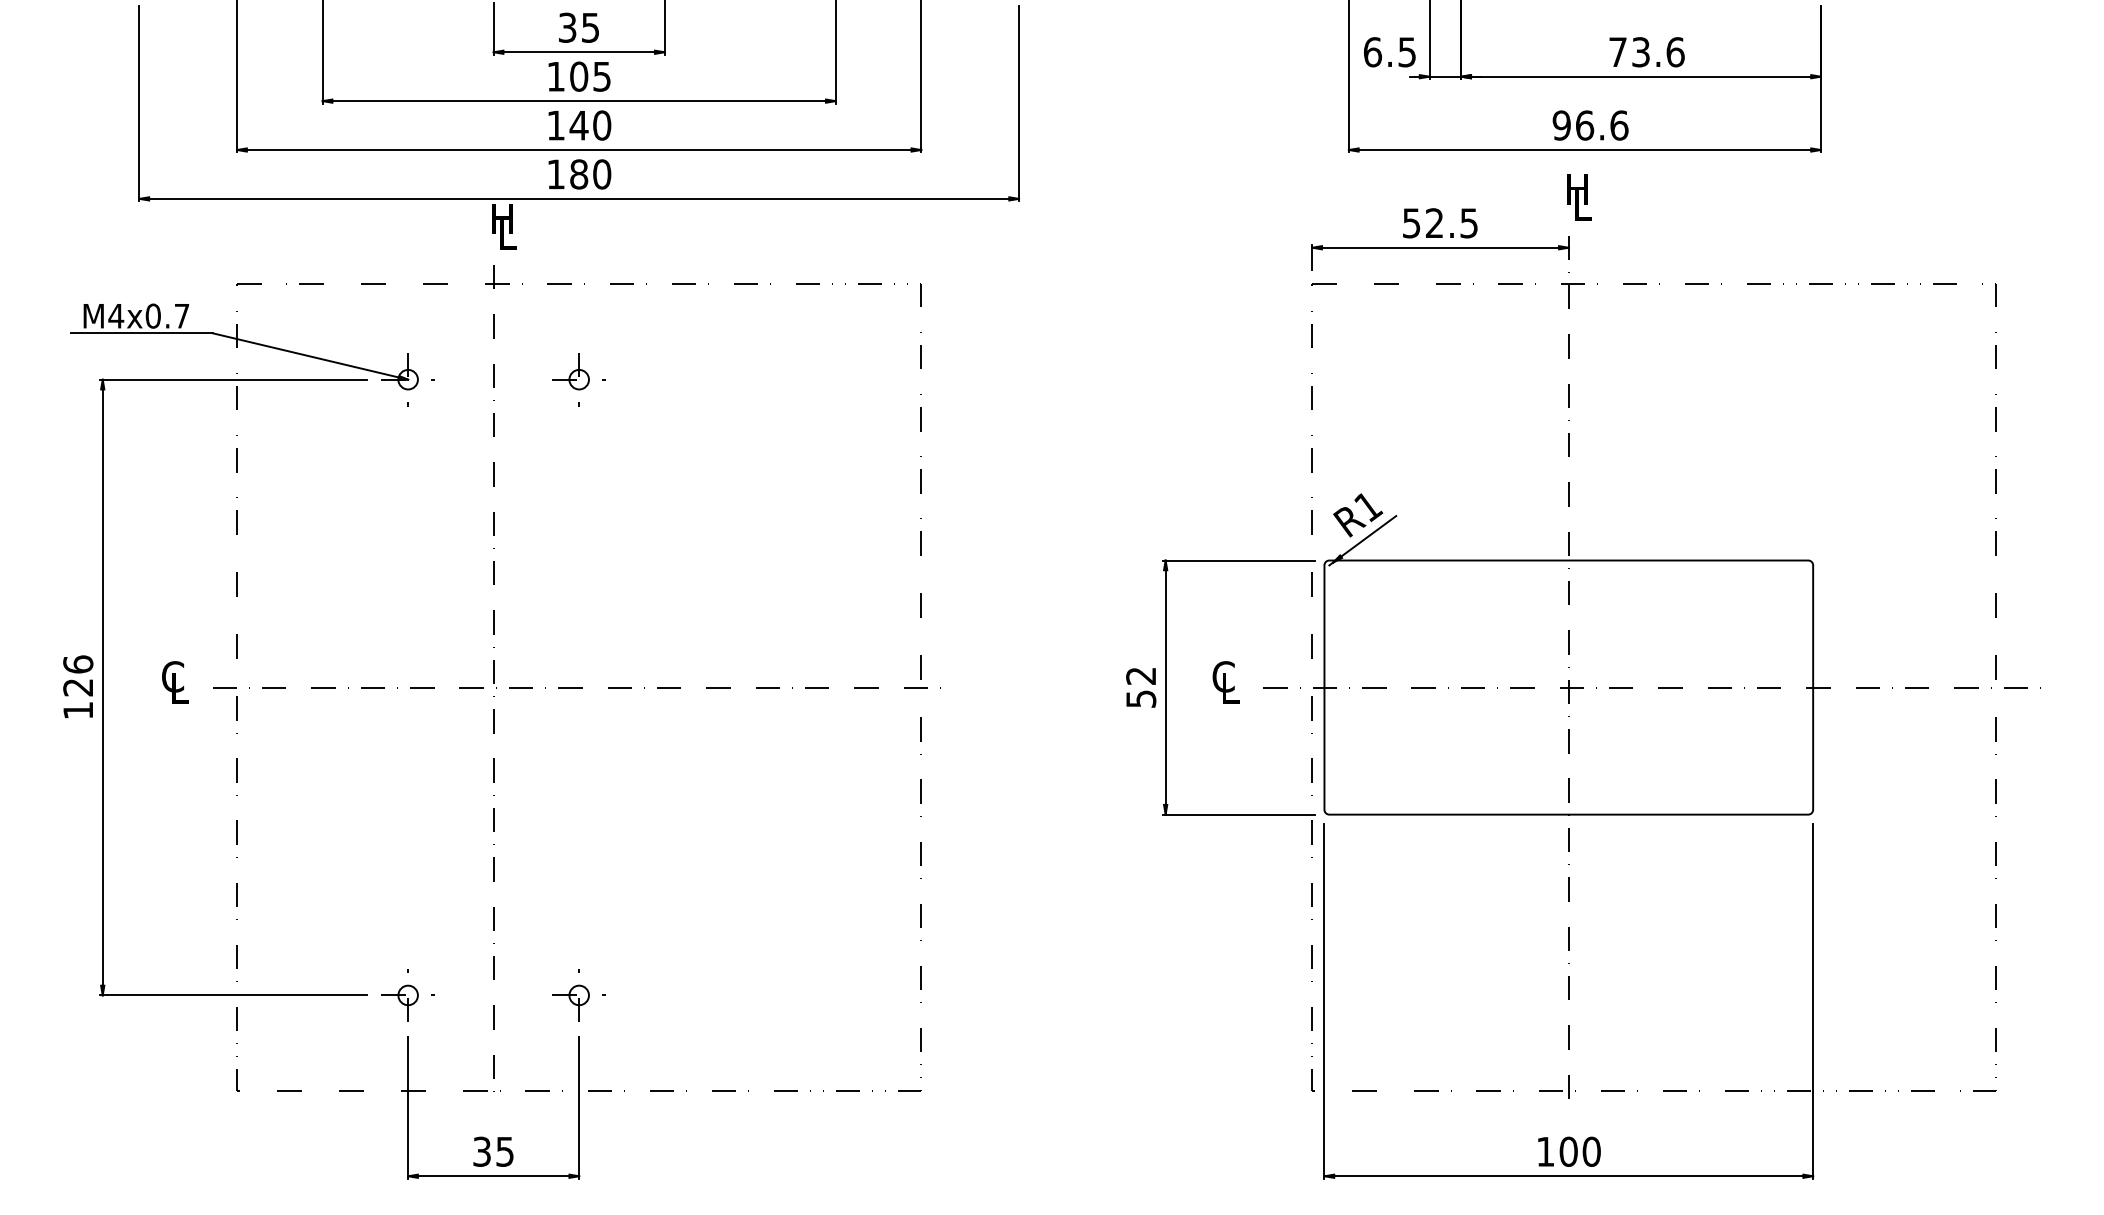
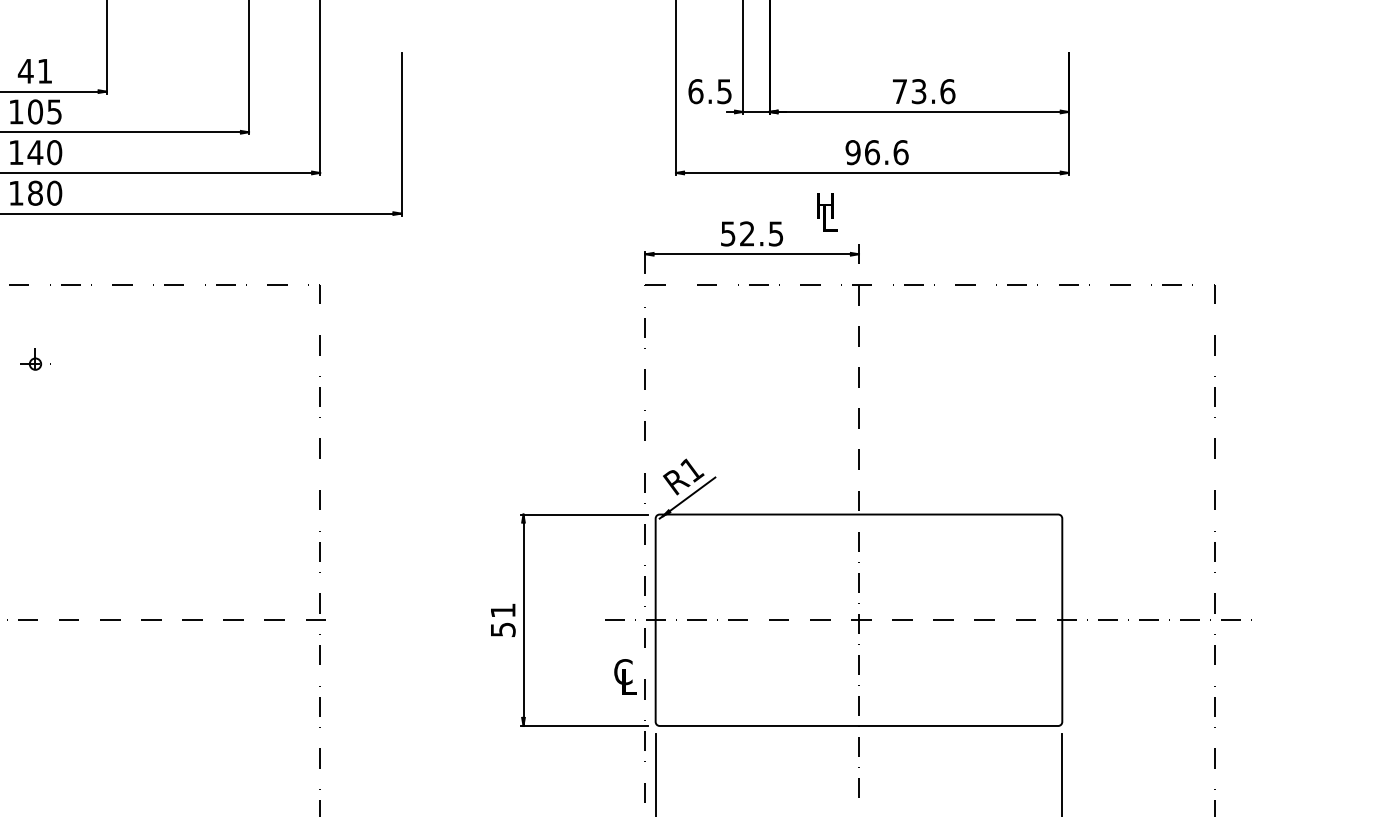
text: (578, 27) -> (34, 71), 35 -> 41
text: (1579, 197) -> (827, 212), moved
part: (578, 379) -> (34, 363), size x0.7
text: (1140, 675) -> (502, 610), 52 -> 51
text: (1225, 682) -> (624, 676), moved

